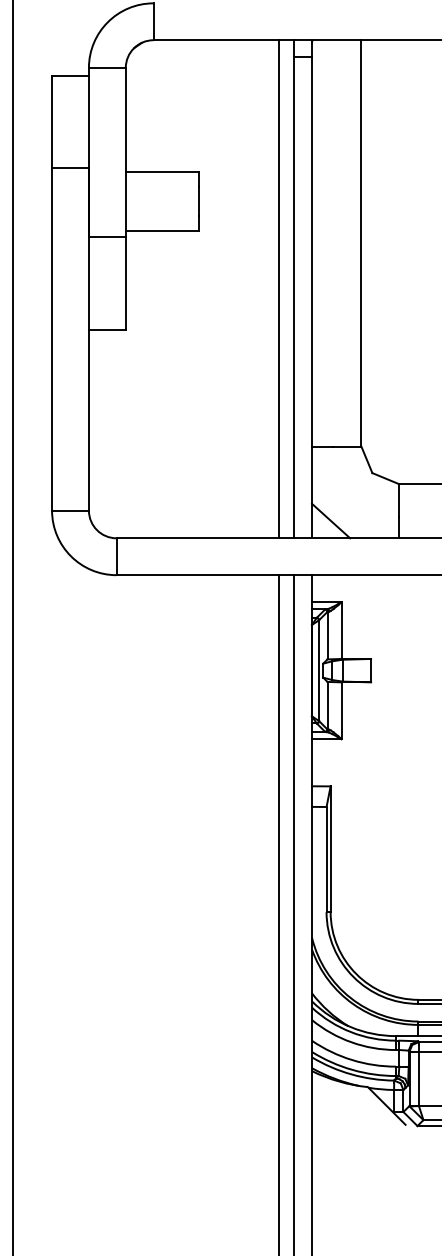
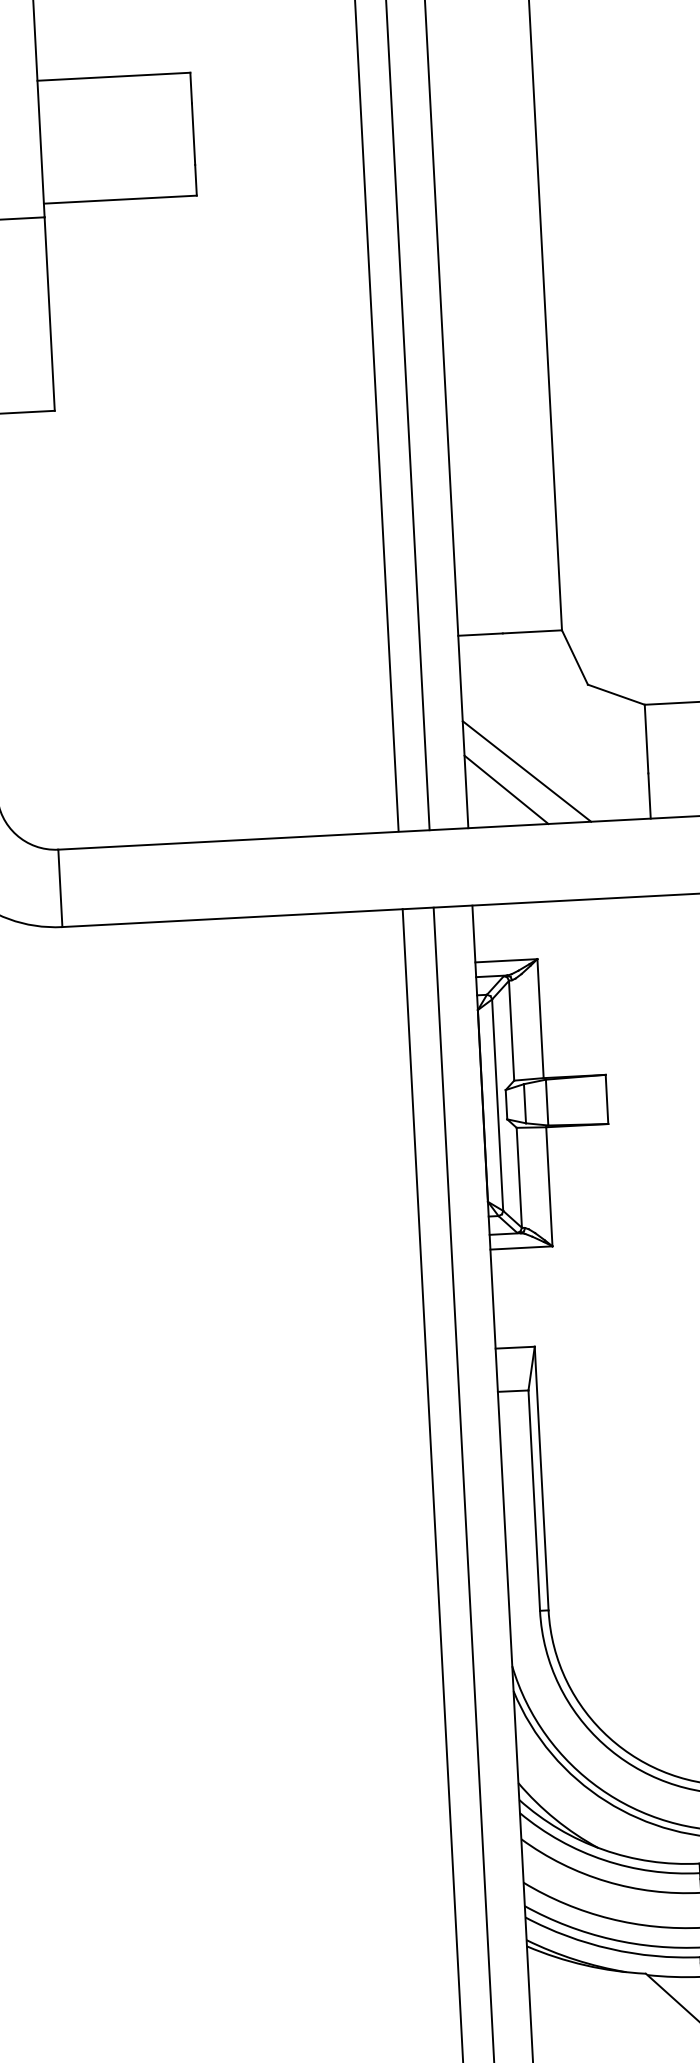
line: (340, 512) -> (525, 770), added

